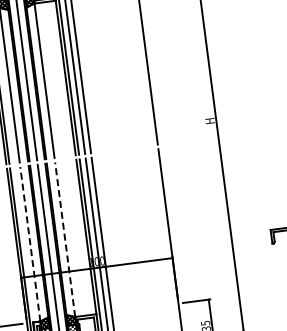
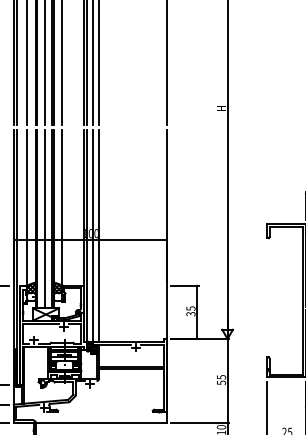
line: (65, 239) -> (62, 207), dashed -> solid
line: (30, 244) -> (27, 207), dashed -> solid

